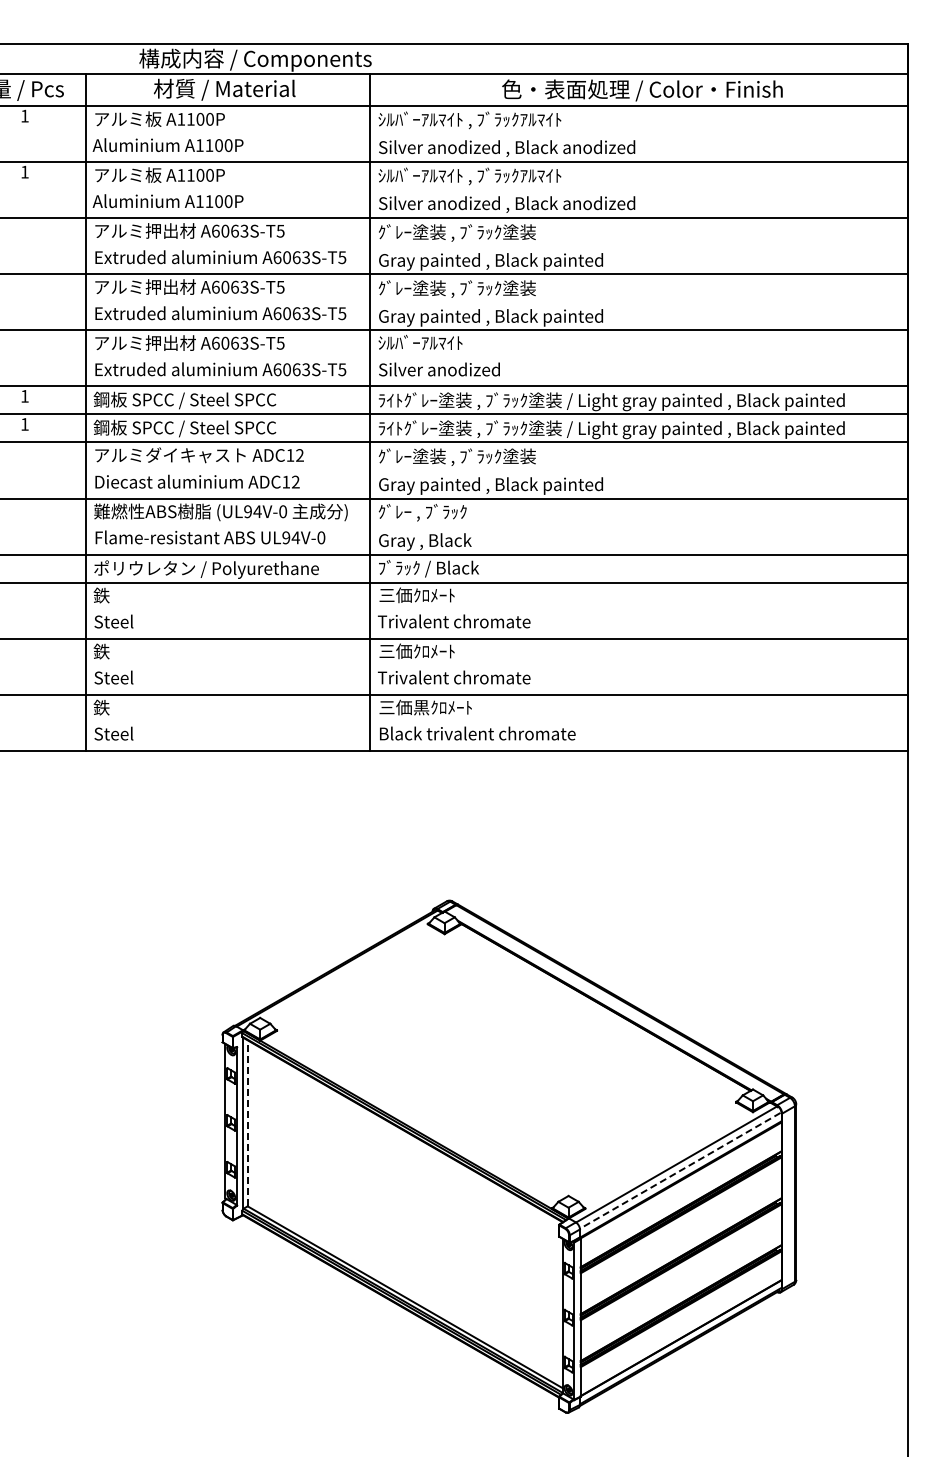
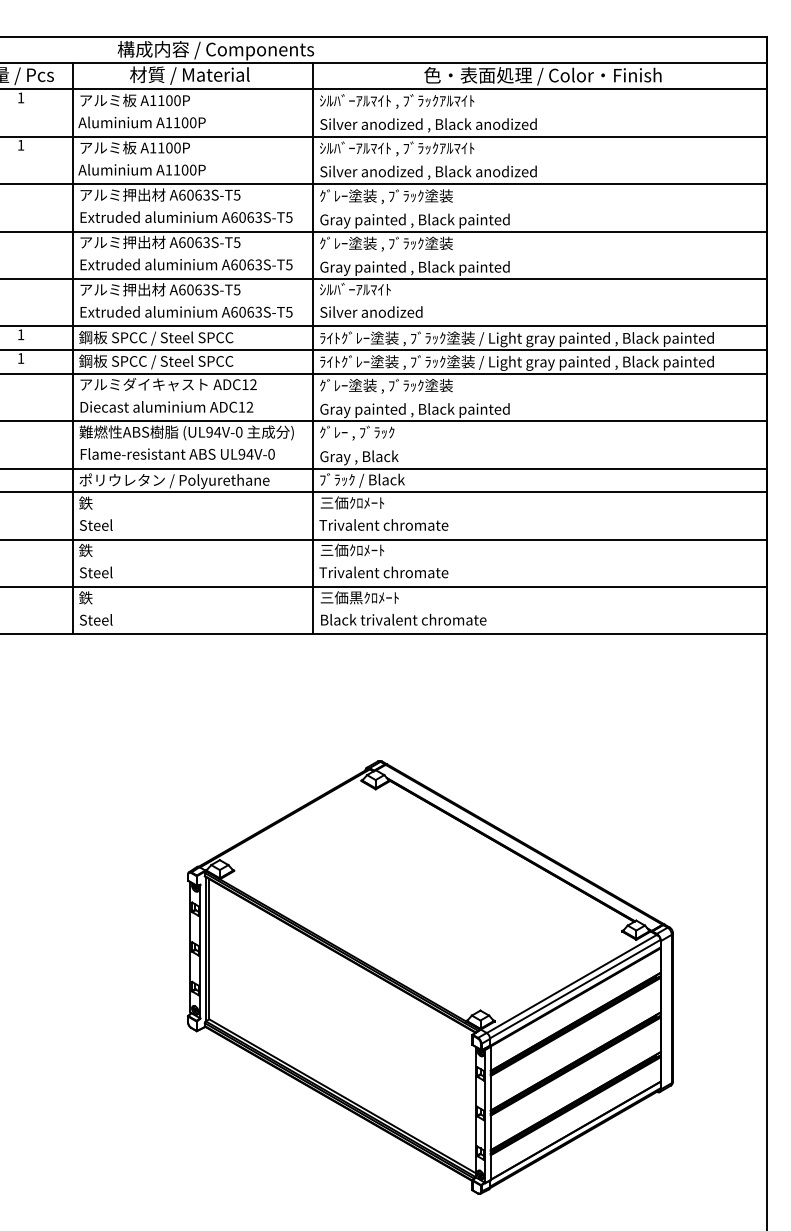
line: (247, 1122) -> (209, 948), dashed -> solid
line: (680, 1170) -> (575, 989), dashed -> solid

